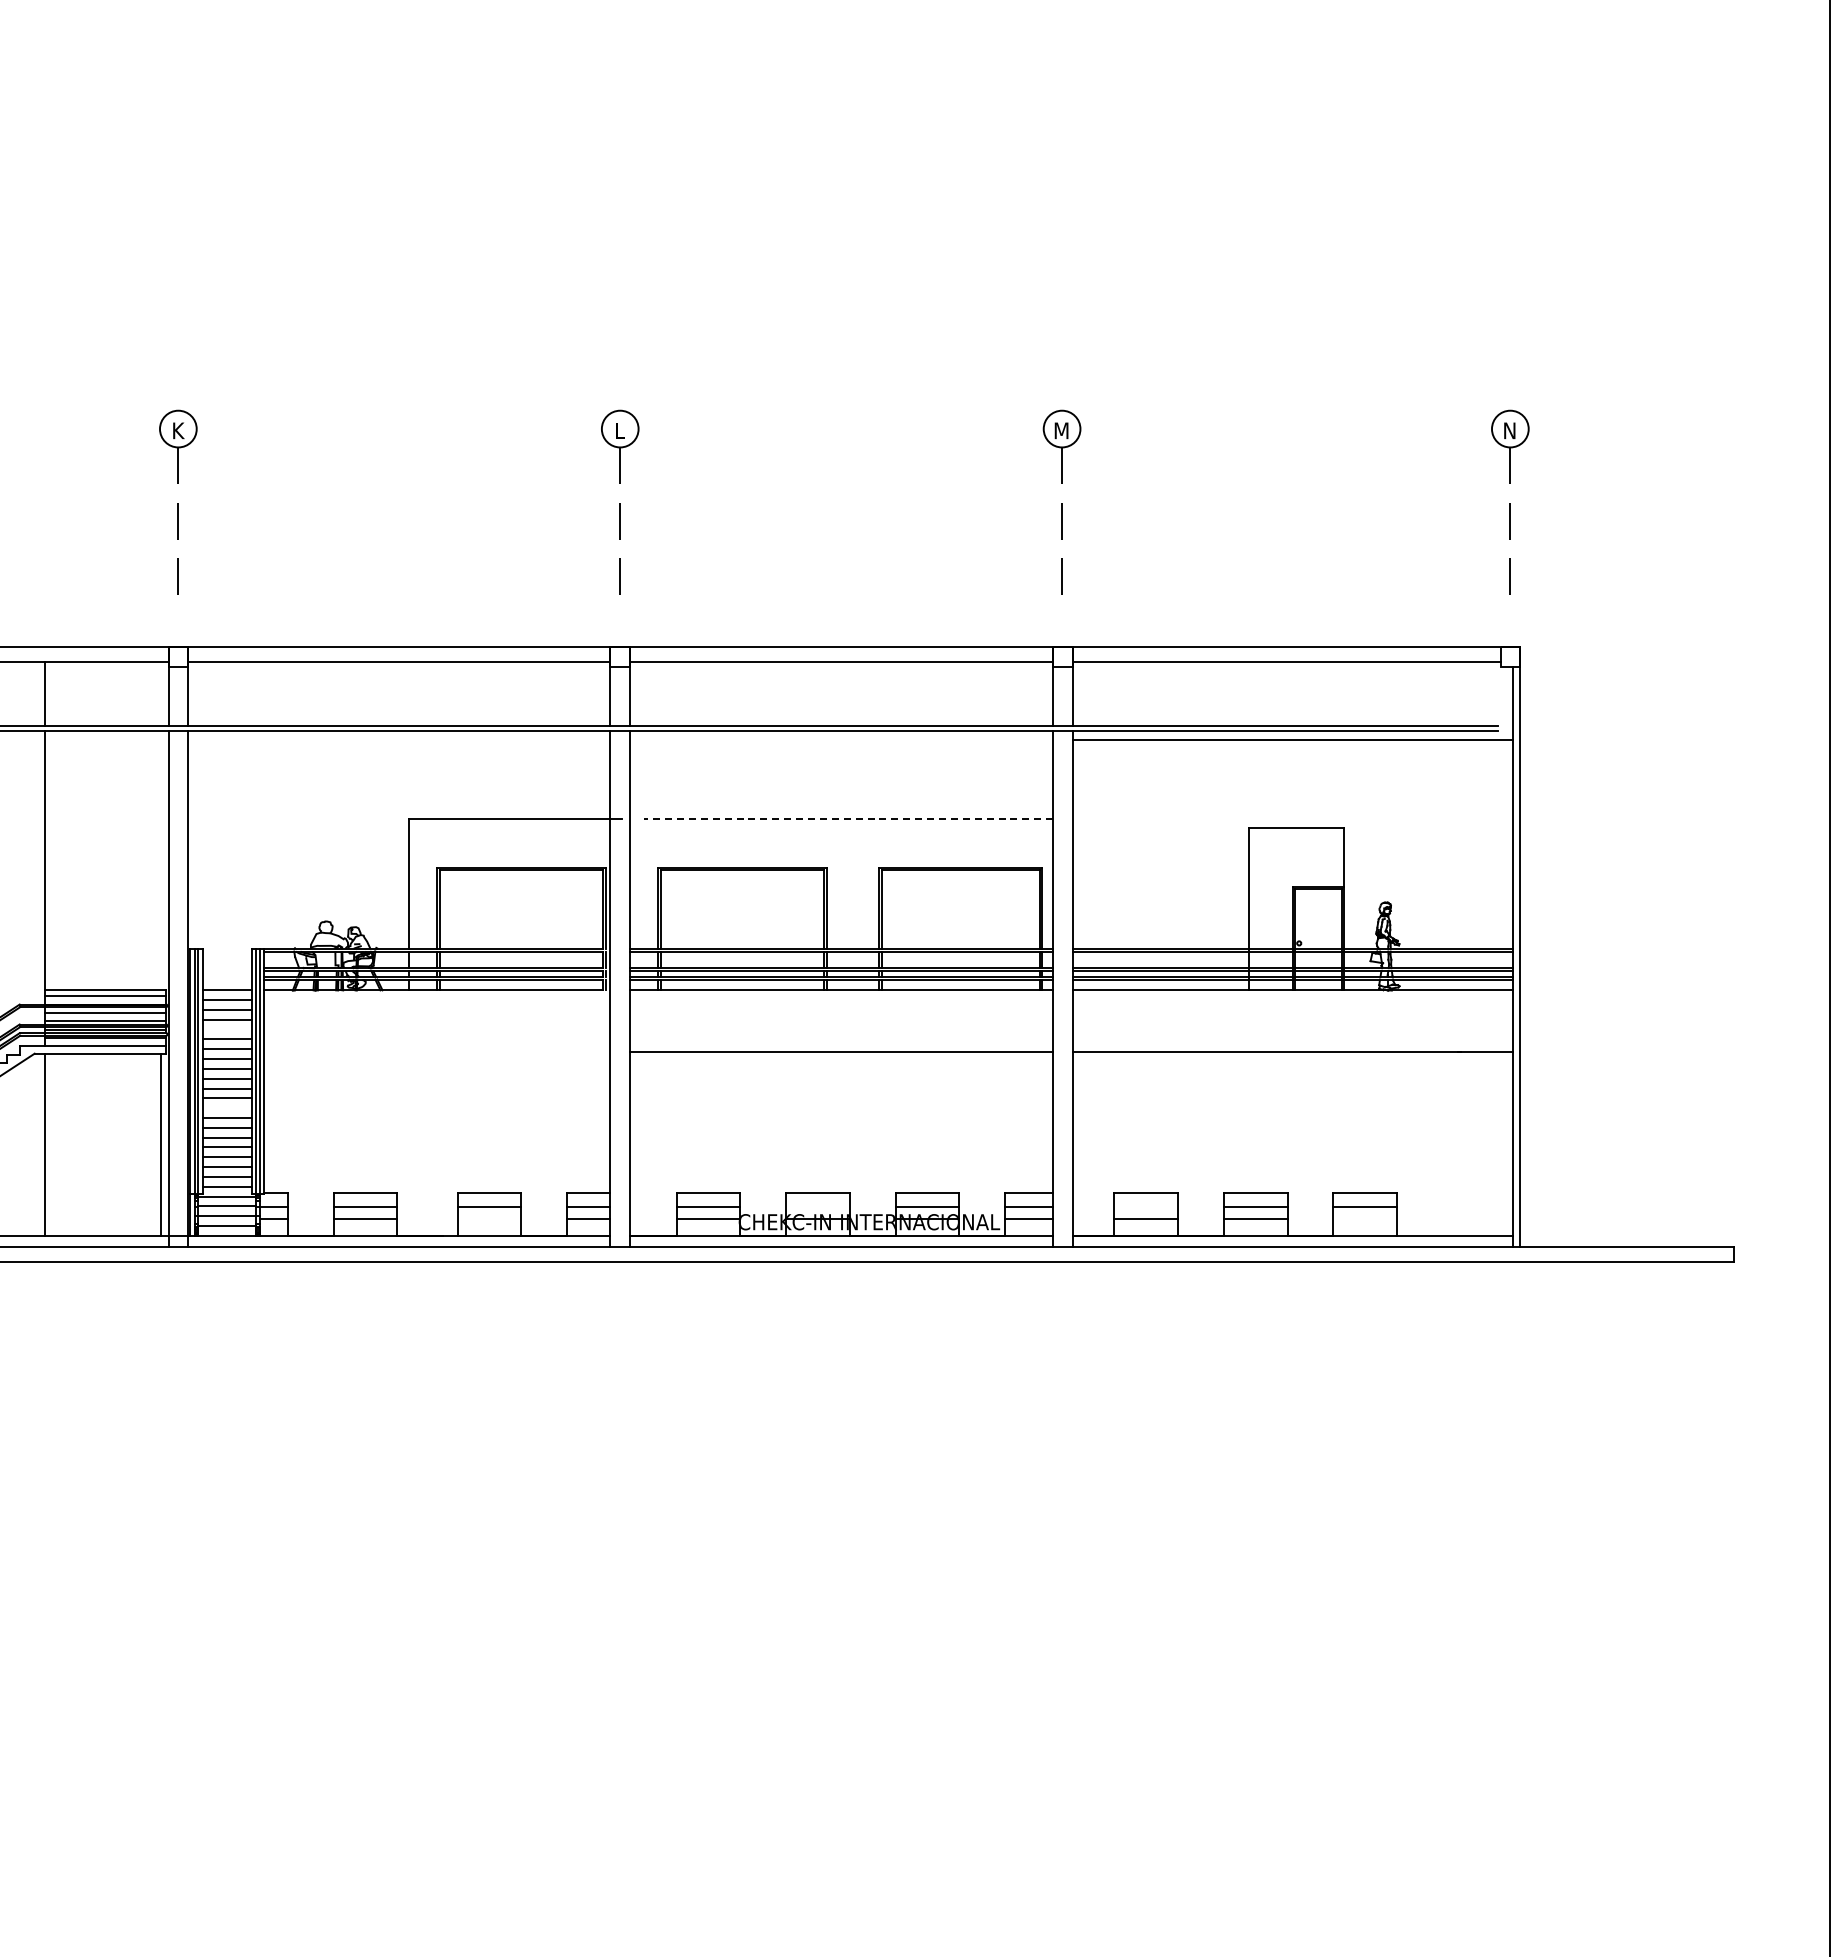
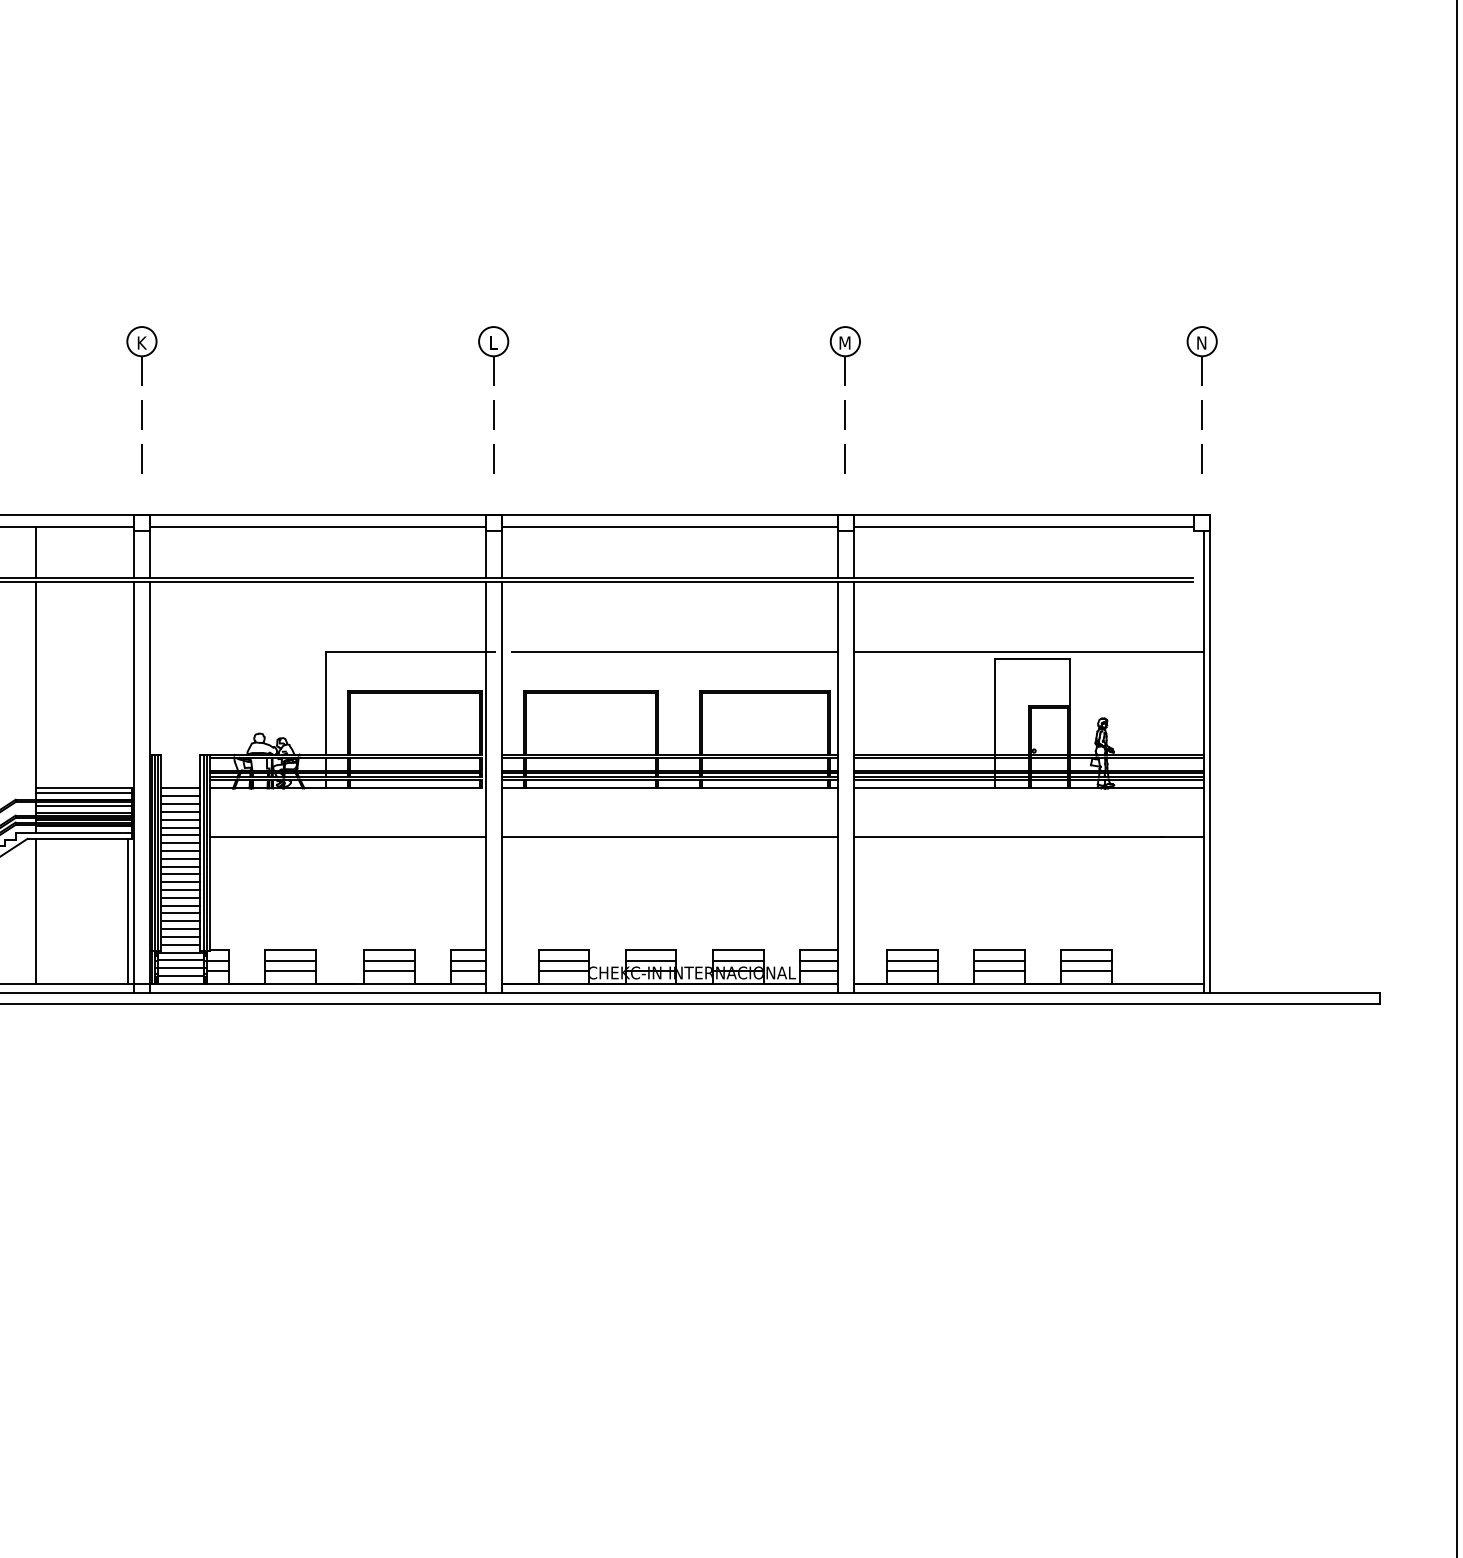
line: (1292, 739) -> (1028, 651), moved
line: (848, 818) -> (675, 651), dashed -> solid
line: (226, 1029) -> (180, 819), added
line: (437, 1051) -> (348, 837), added
line: (226, 1108) -> (180, 882), added
line: (817, 1207) -> (650, 961), added
line: (1146, 1207) -> (912, 961), added
line: (489, 1219) -> (389, 970), added
line: (1365, 1219) -> (1086, 970), added

